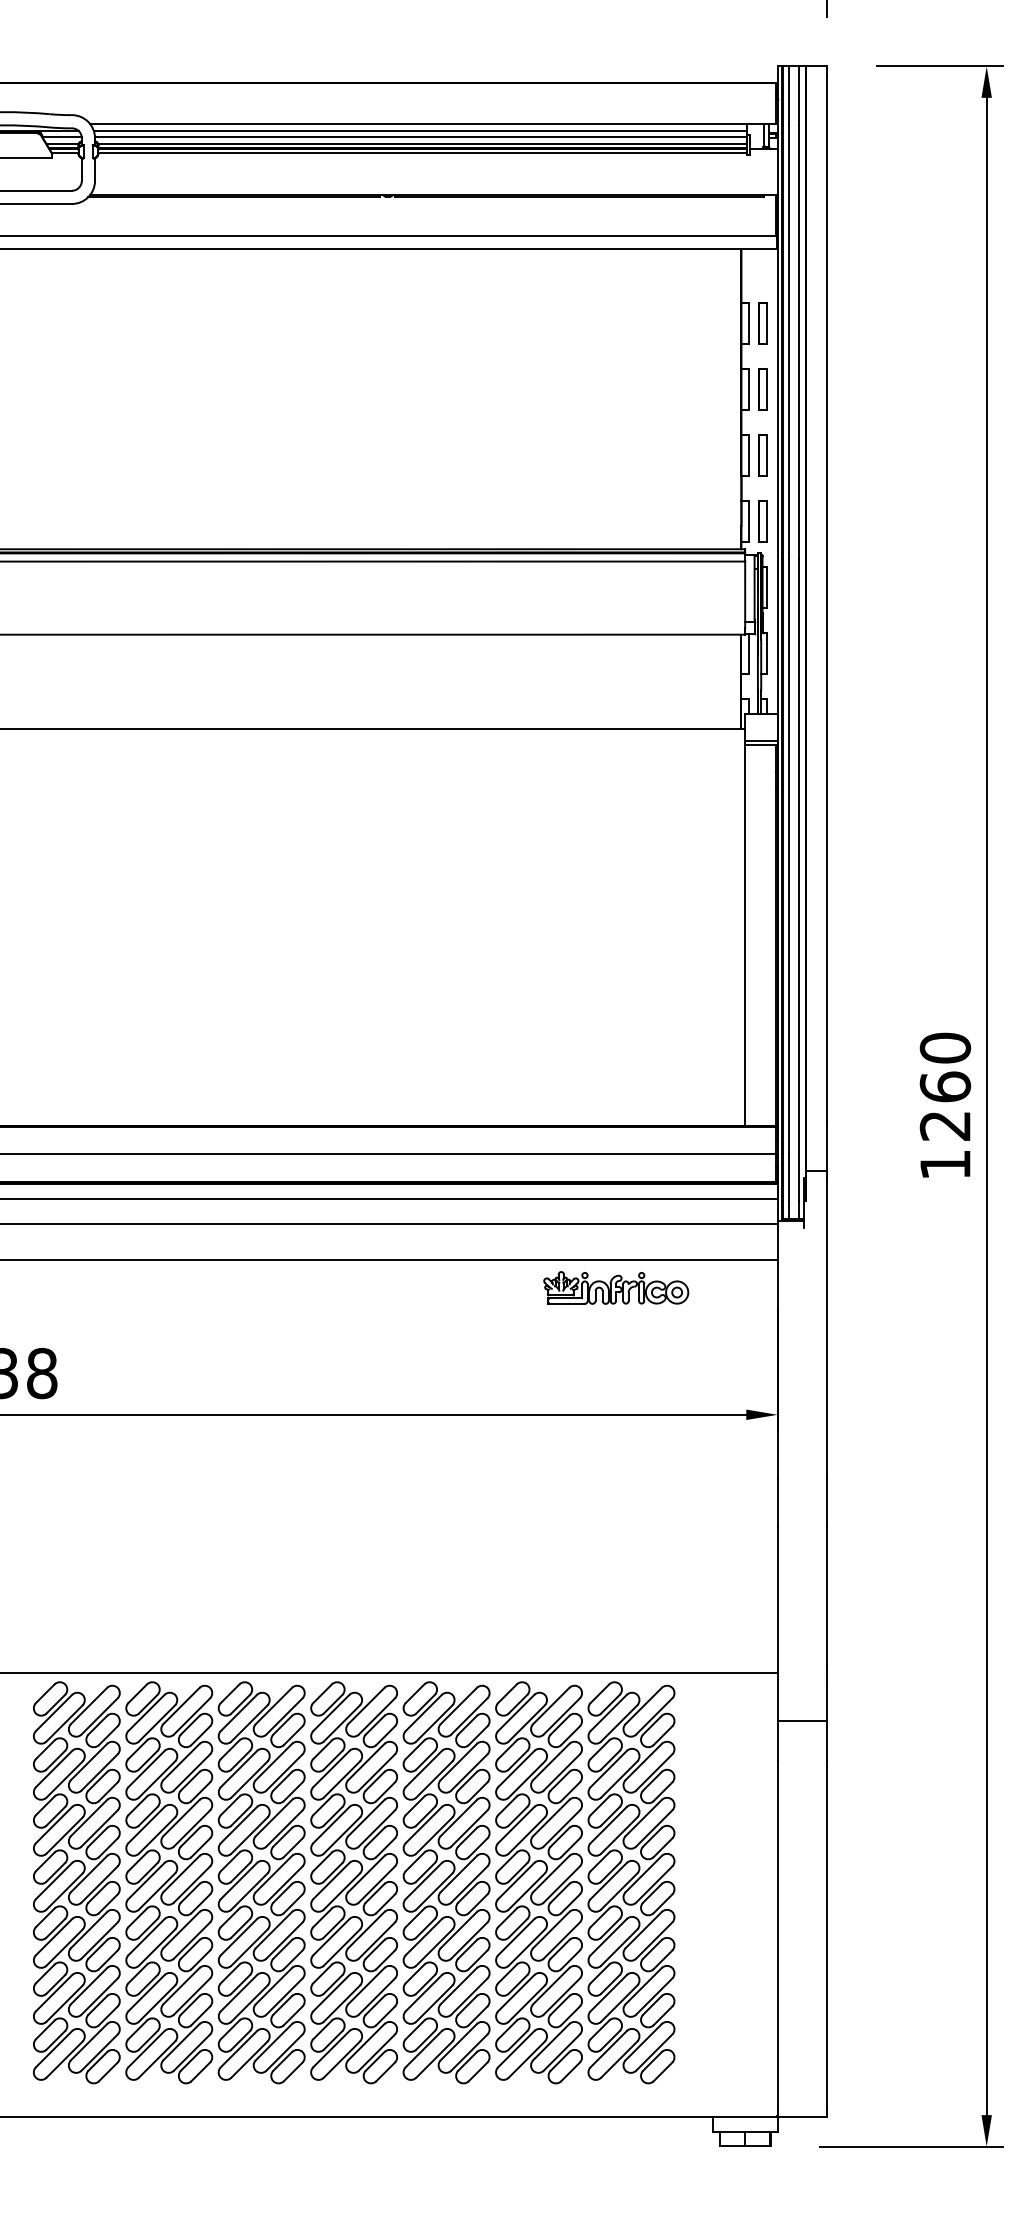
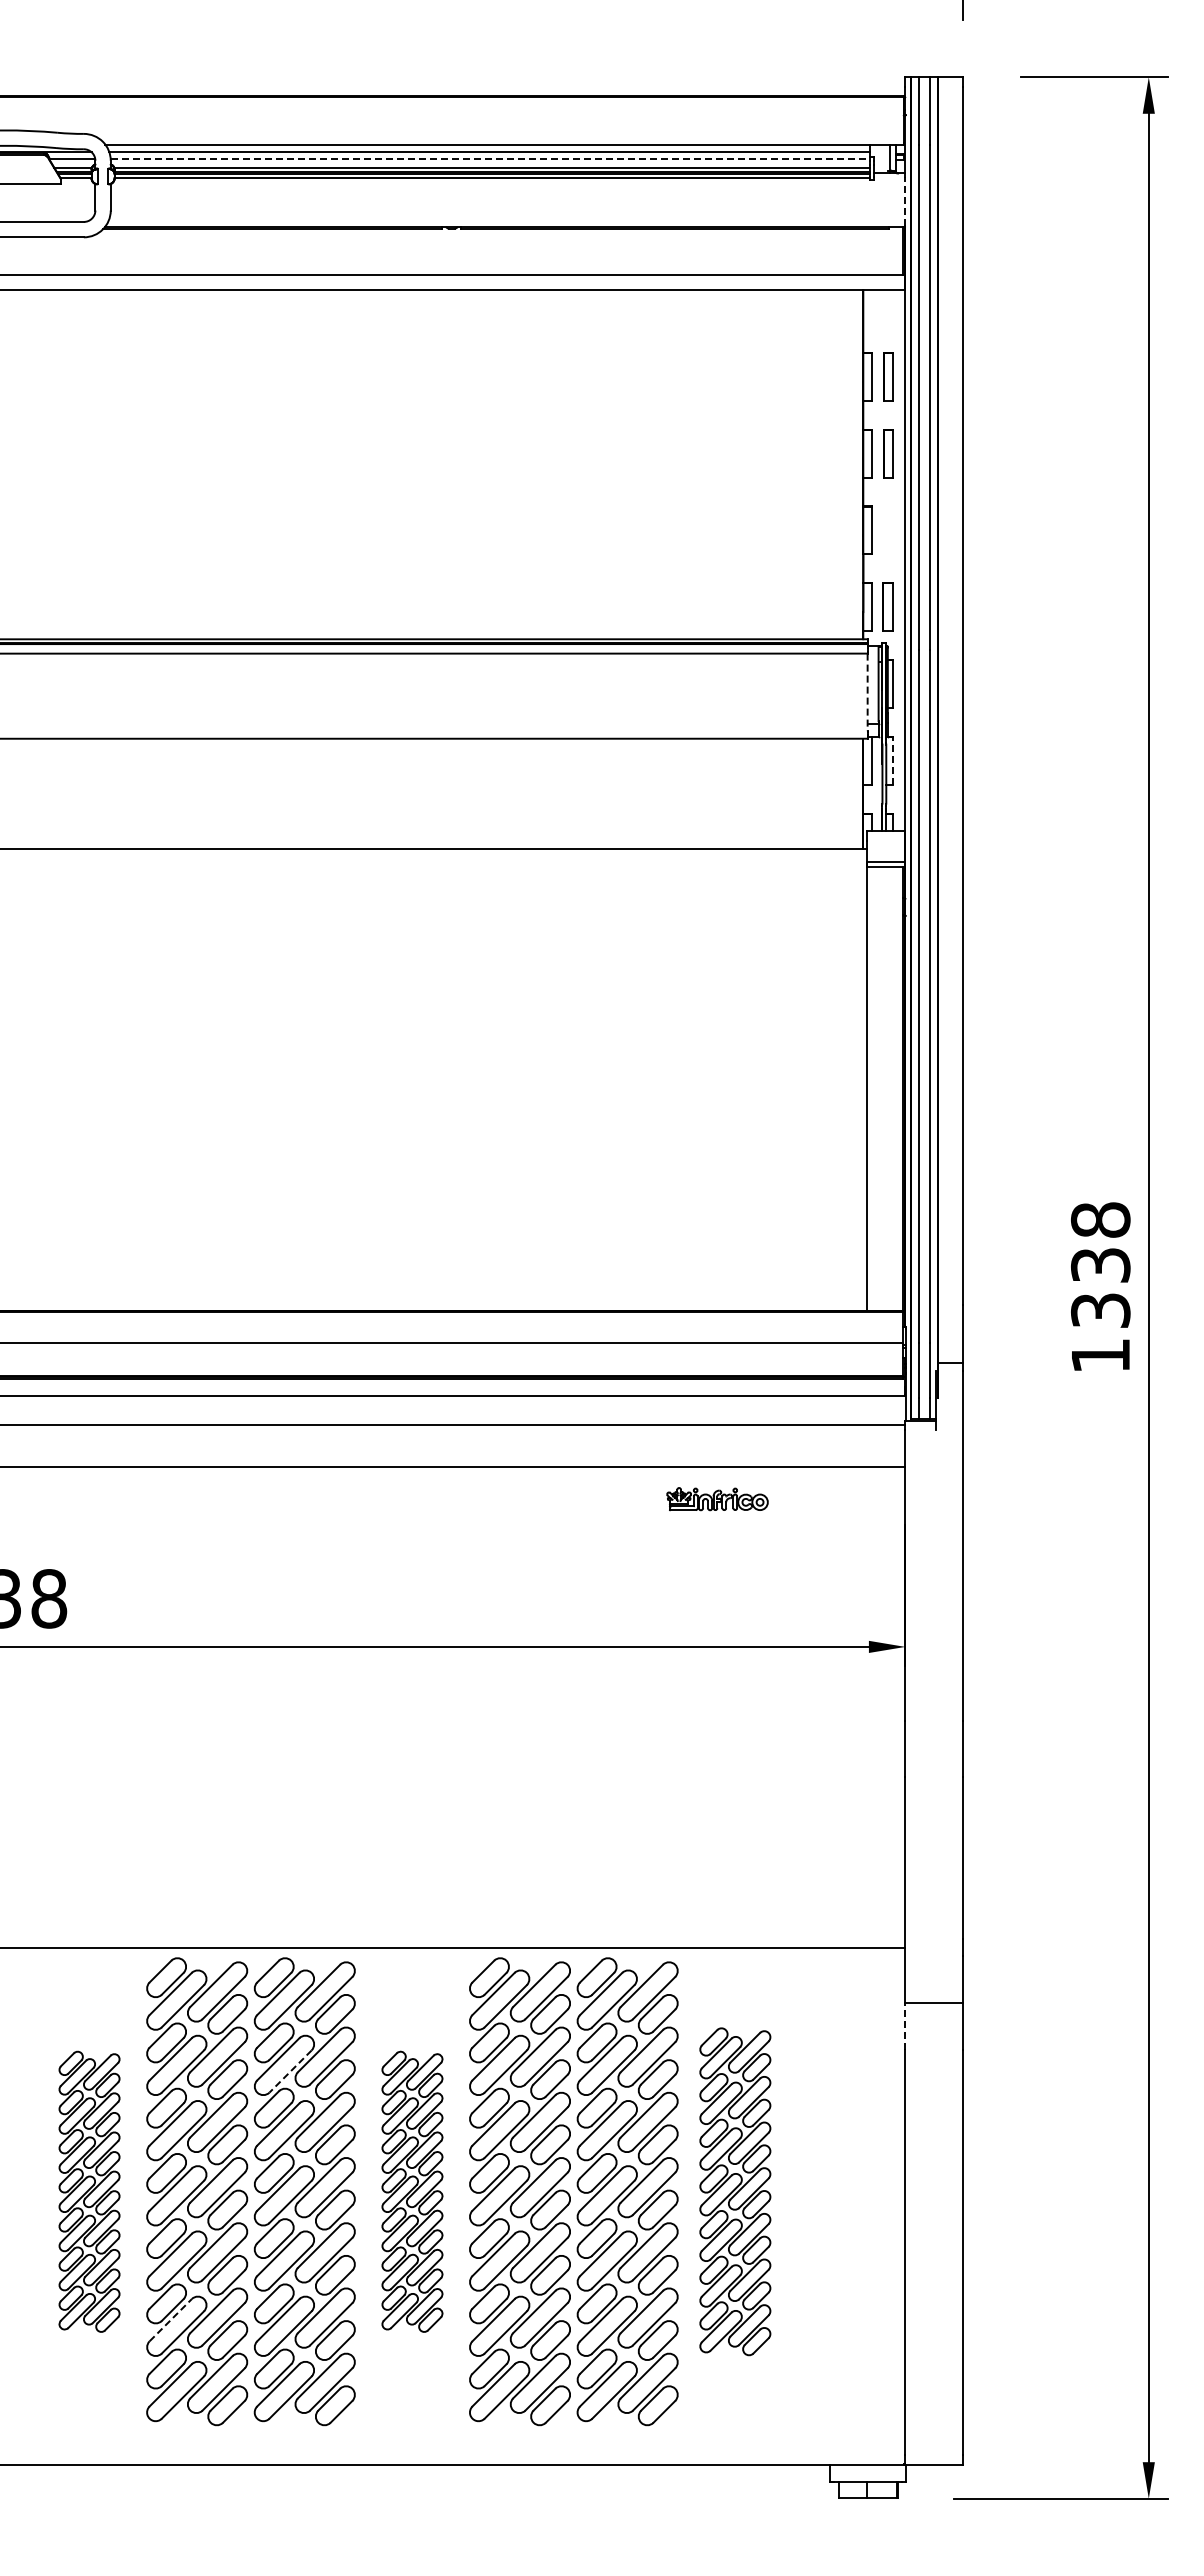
line: (421, 137) -> (490, 159), solid -> dashed
line: (777, 172) -> (905, 200), solid -> dashed
part: (763, 454) -> (888, 529), removed
line: (745, 594) -> (867, 692), solid -> dashed
line: (767, 653) -> (893, 760), solid -> dashed
text: (945, 1086) -> (1100, 1264), 1260 -> 1338
part: (616, 1287) -> (717, 1498), size x0.6
line: (777, 1740) -> (905, 2025), solid -> dashed
line: (249, 1779) -> (290, 2071), solid -> dashed
part: (76, 1882) -> (89, 2191), size x0.6
part: (354, 1882) -> (412, 2191), size x0.6
part: (631, 1882) -> (735, 2191), size x0.7
line: (146, 1993) -> (170, 2320), solid -> dashed

